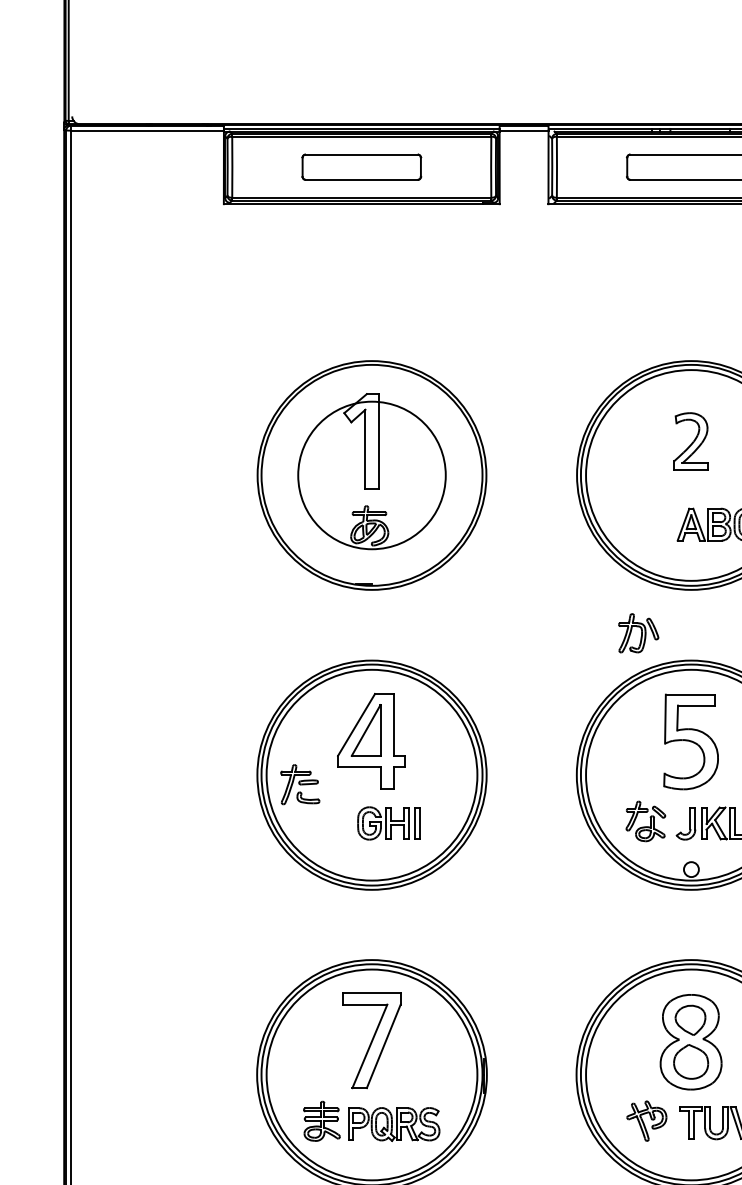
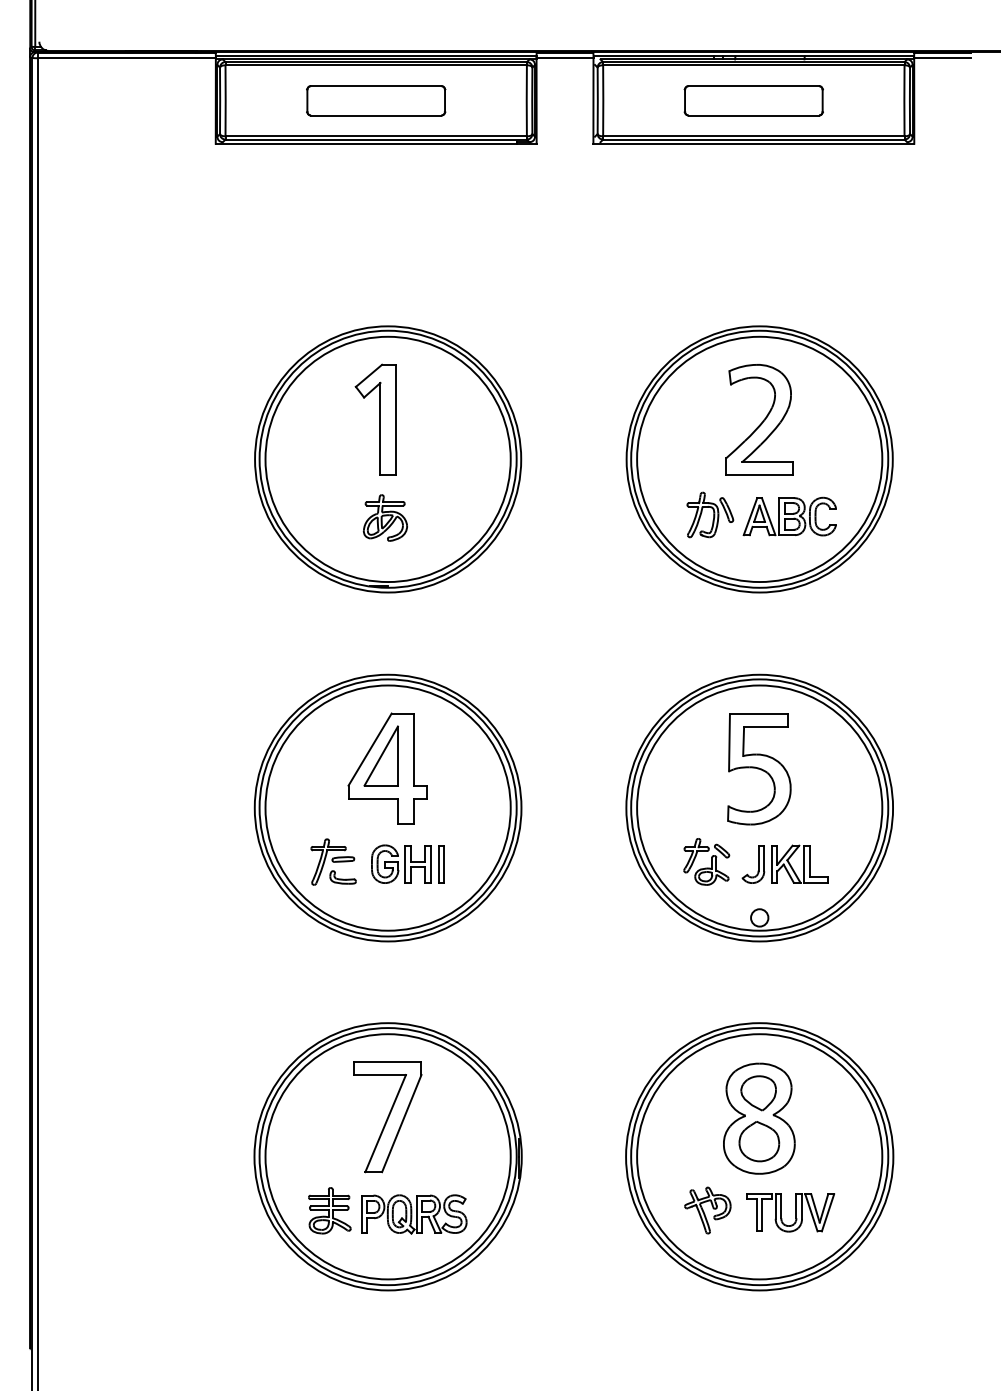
part: (691, 441) -> (759, 419), size x1.67
circle: (371, 475) -> (387, 459), size x1.43
part: (638, 632) -> (710, 514), moved
part: (300, 784) -> (333, 861), moved

